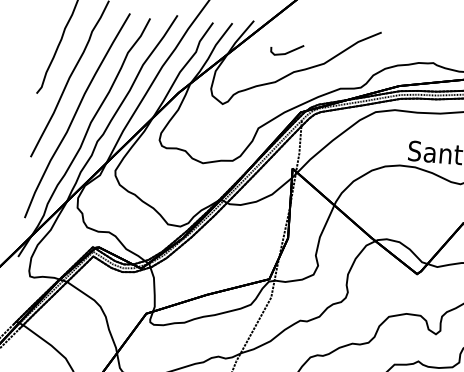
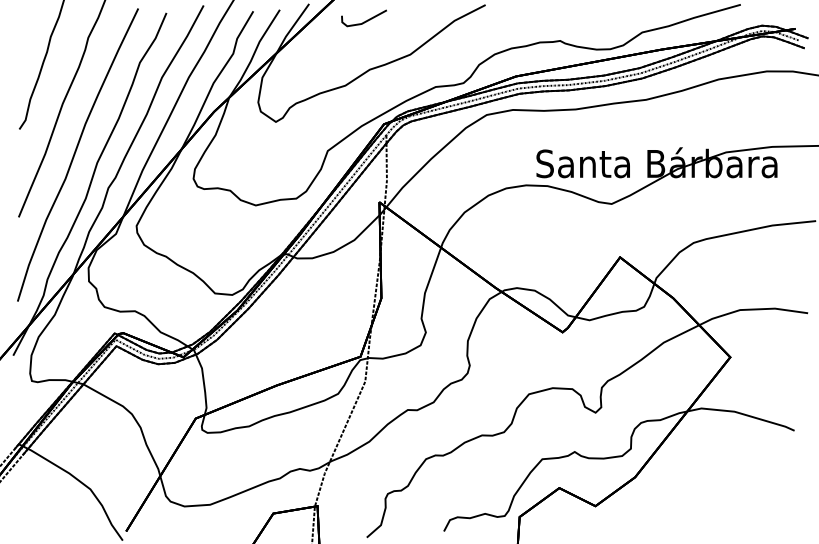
part: (286, 50) -> (363, 18), moved

